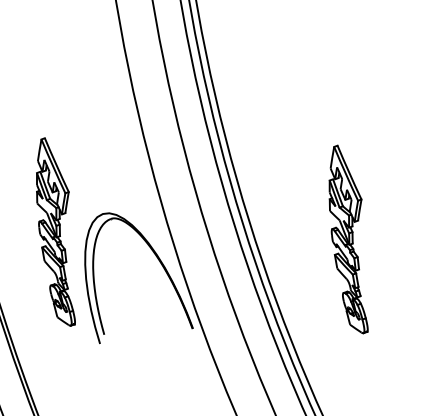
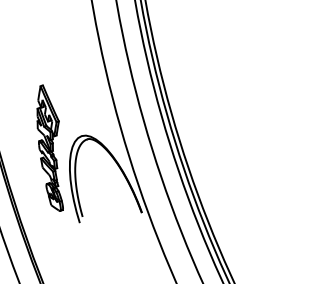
part: (347, 238) -> (245, 152), removed

